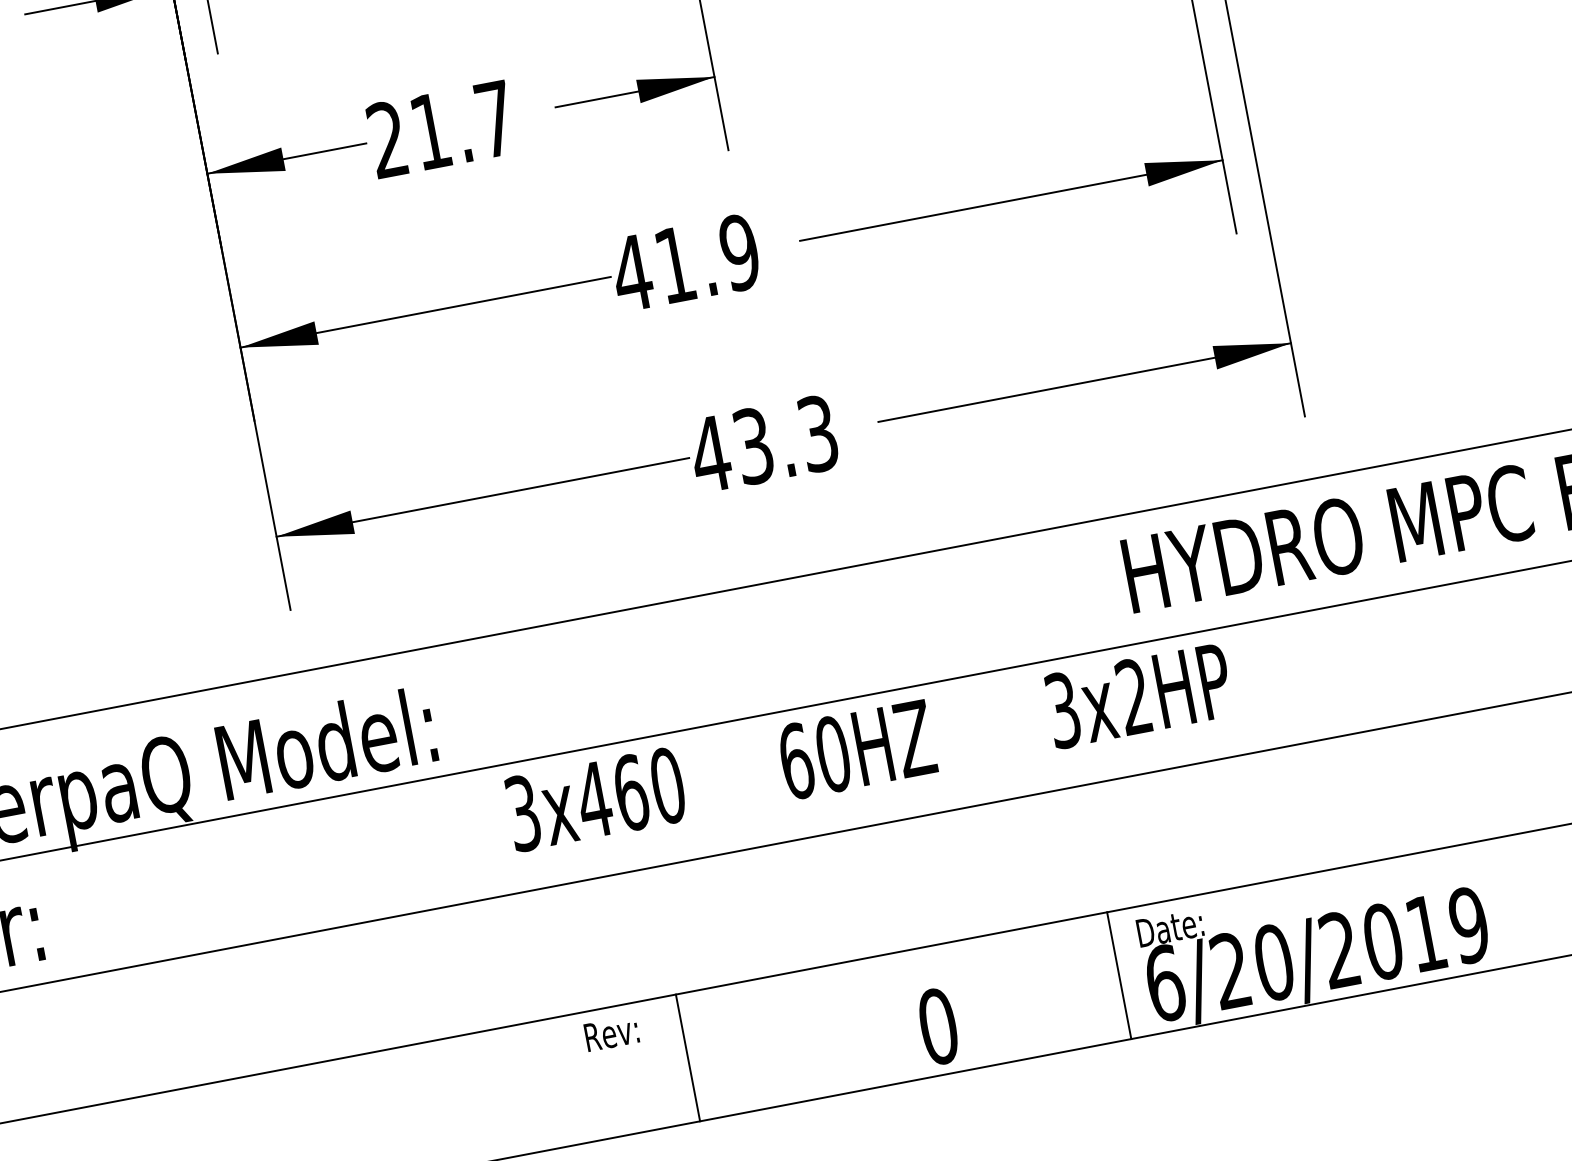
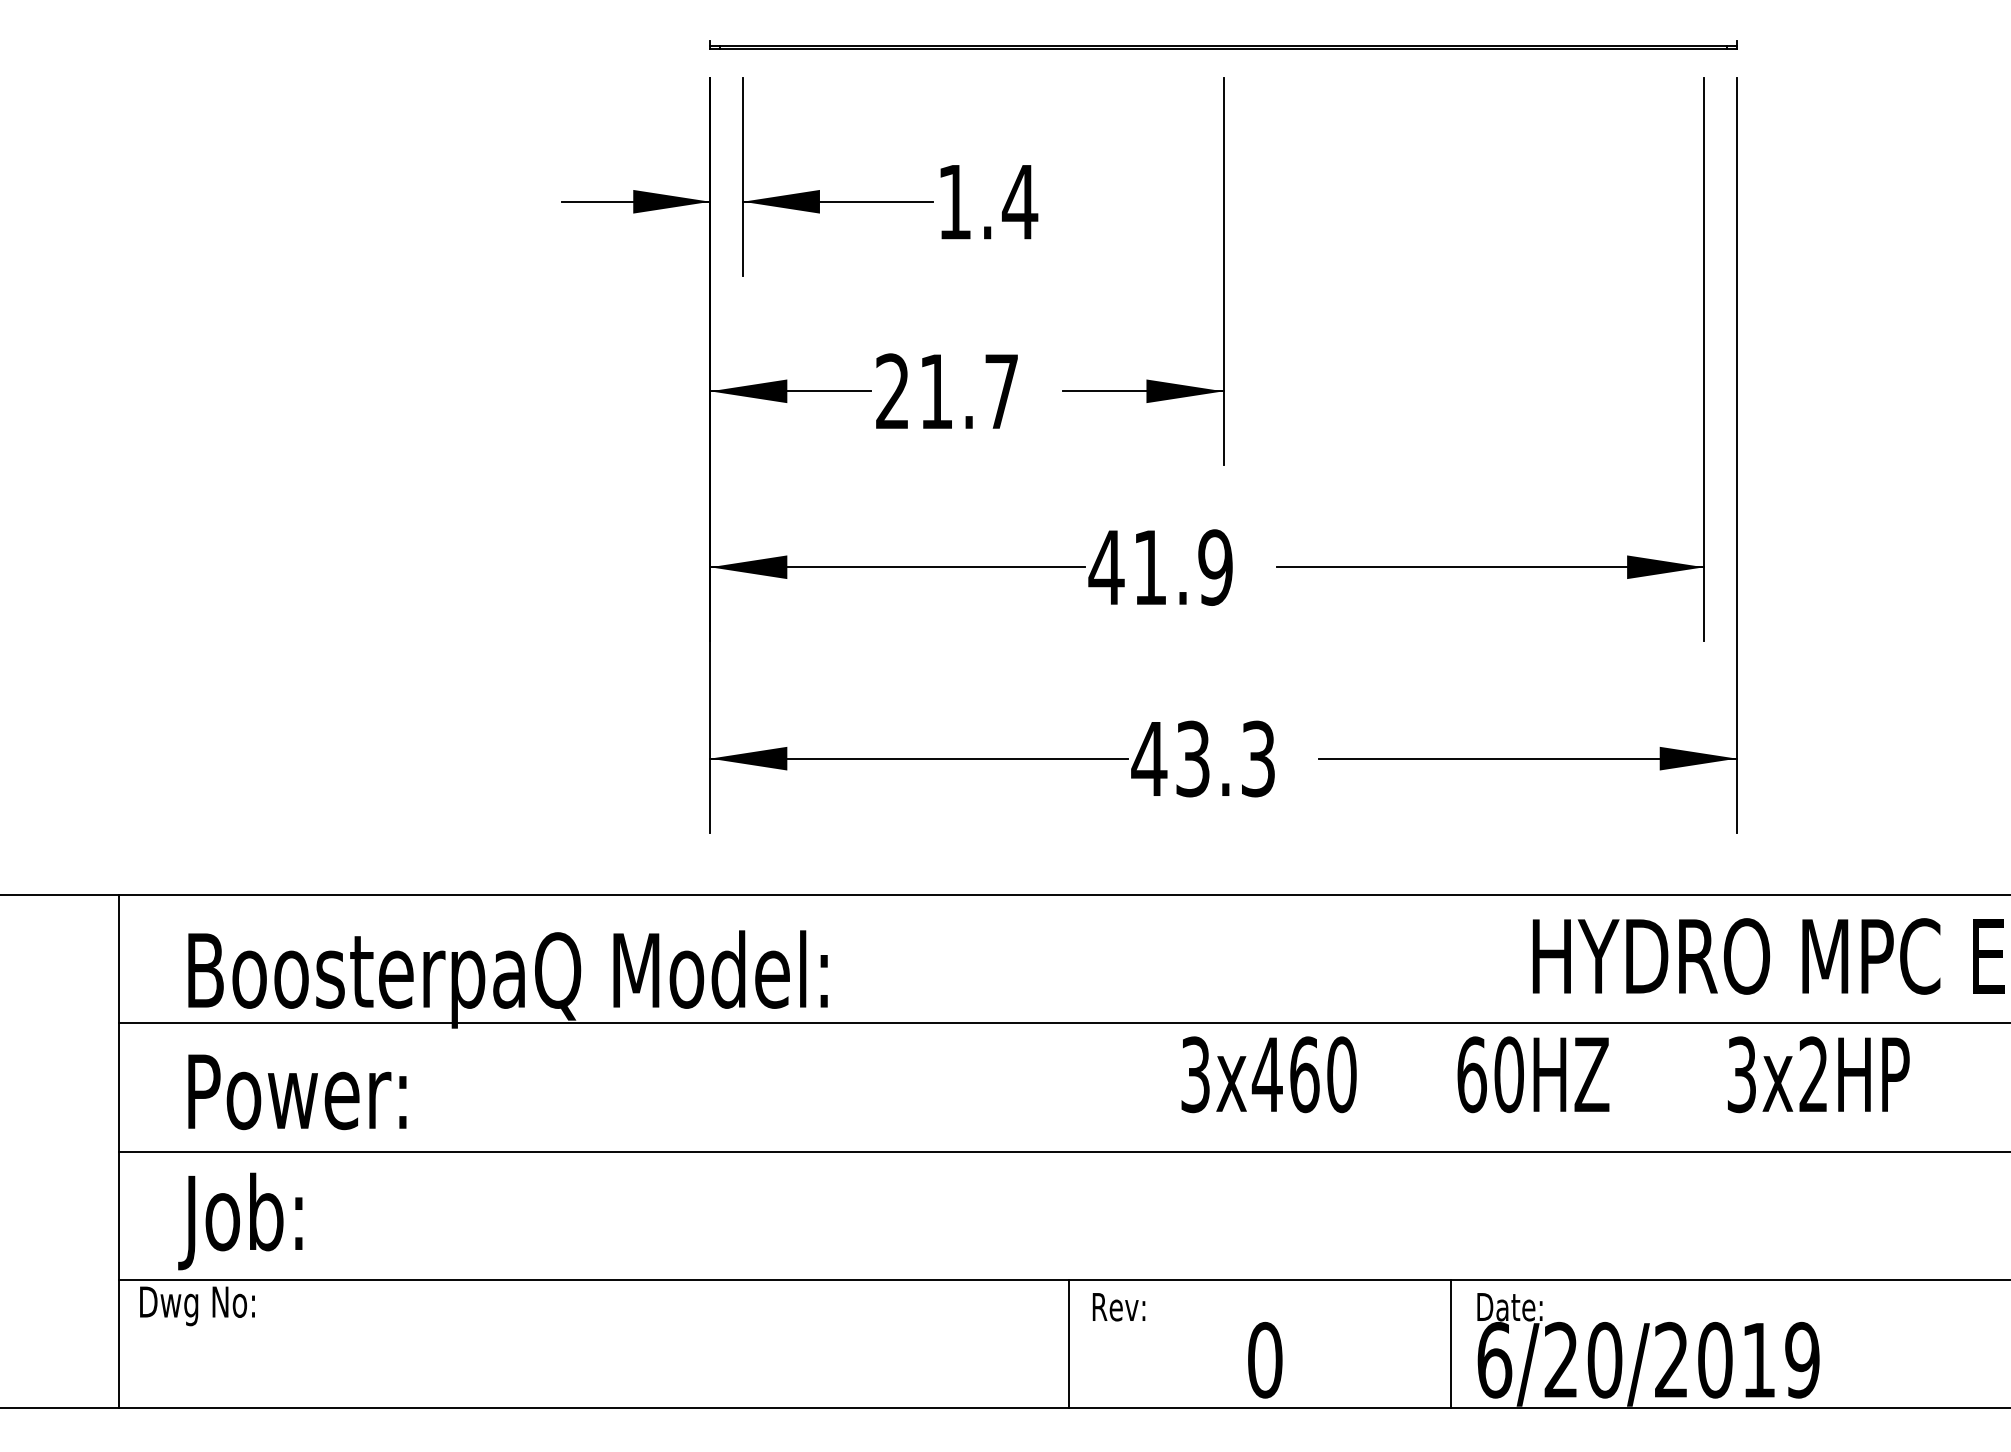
text: (868, 747) -> (1545, 1074), moved
text: (611, 1033) -> (1118, 1307), moved
line: (687, 1058) -> (1068, 1344), moved

